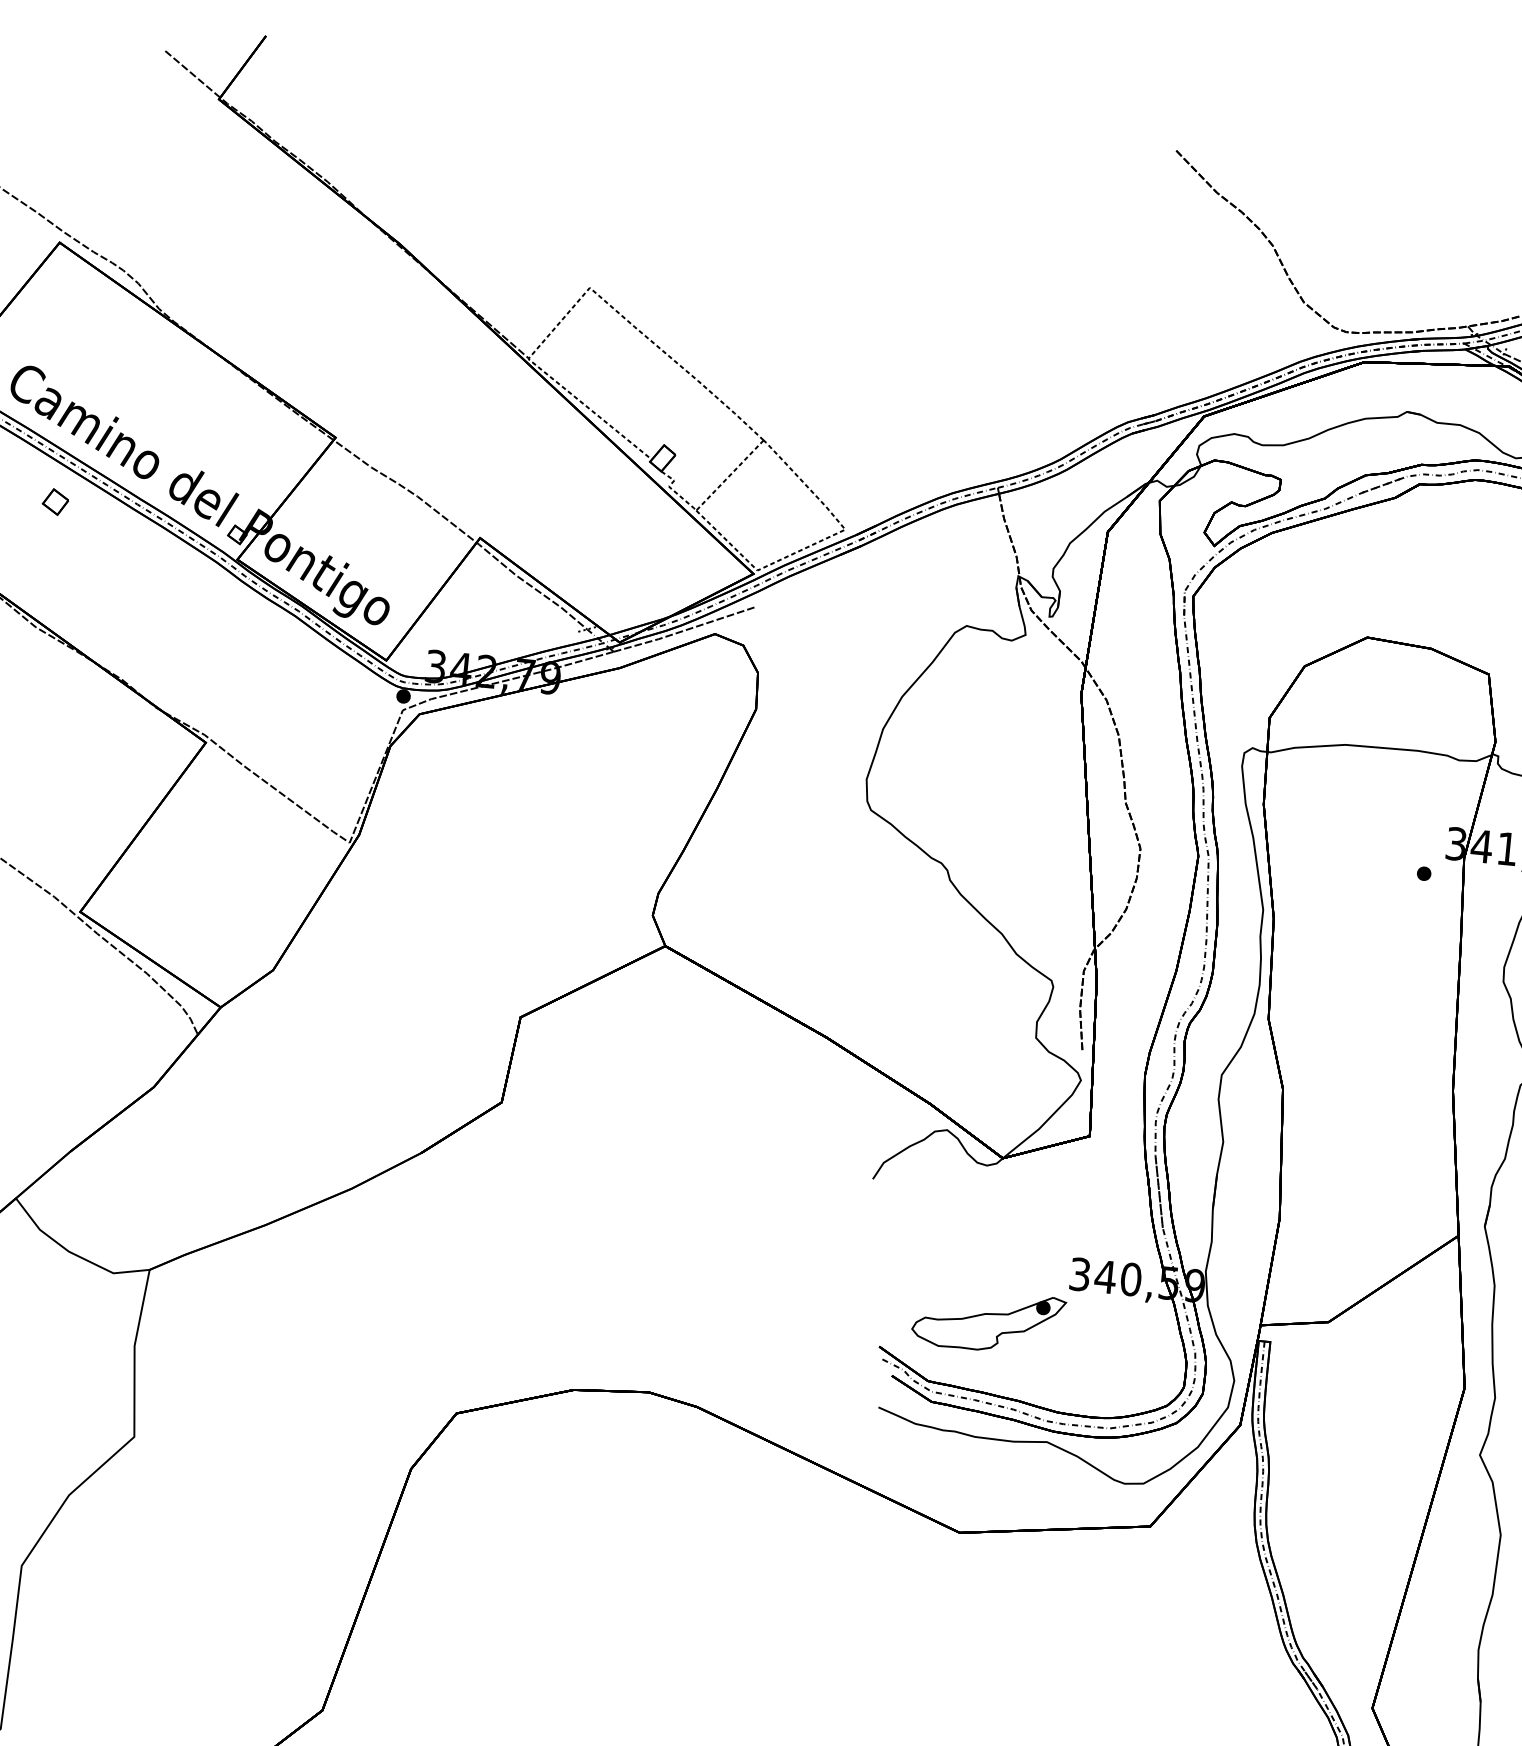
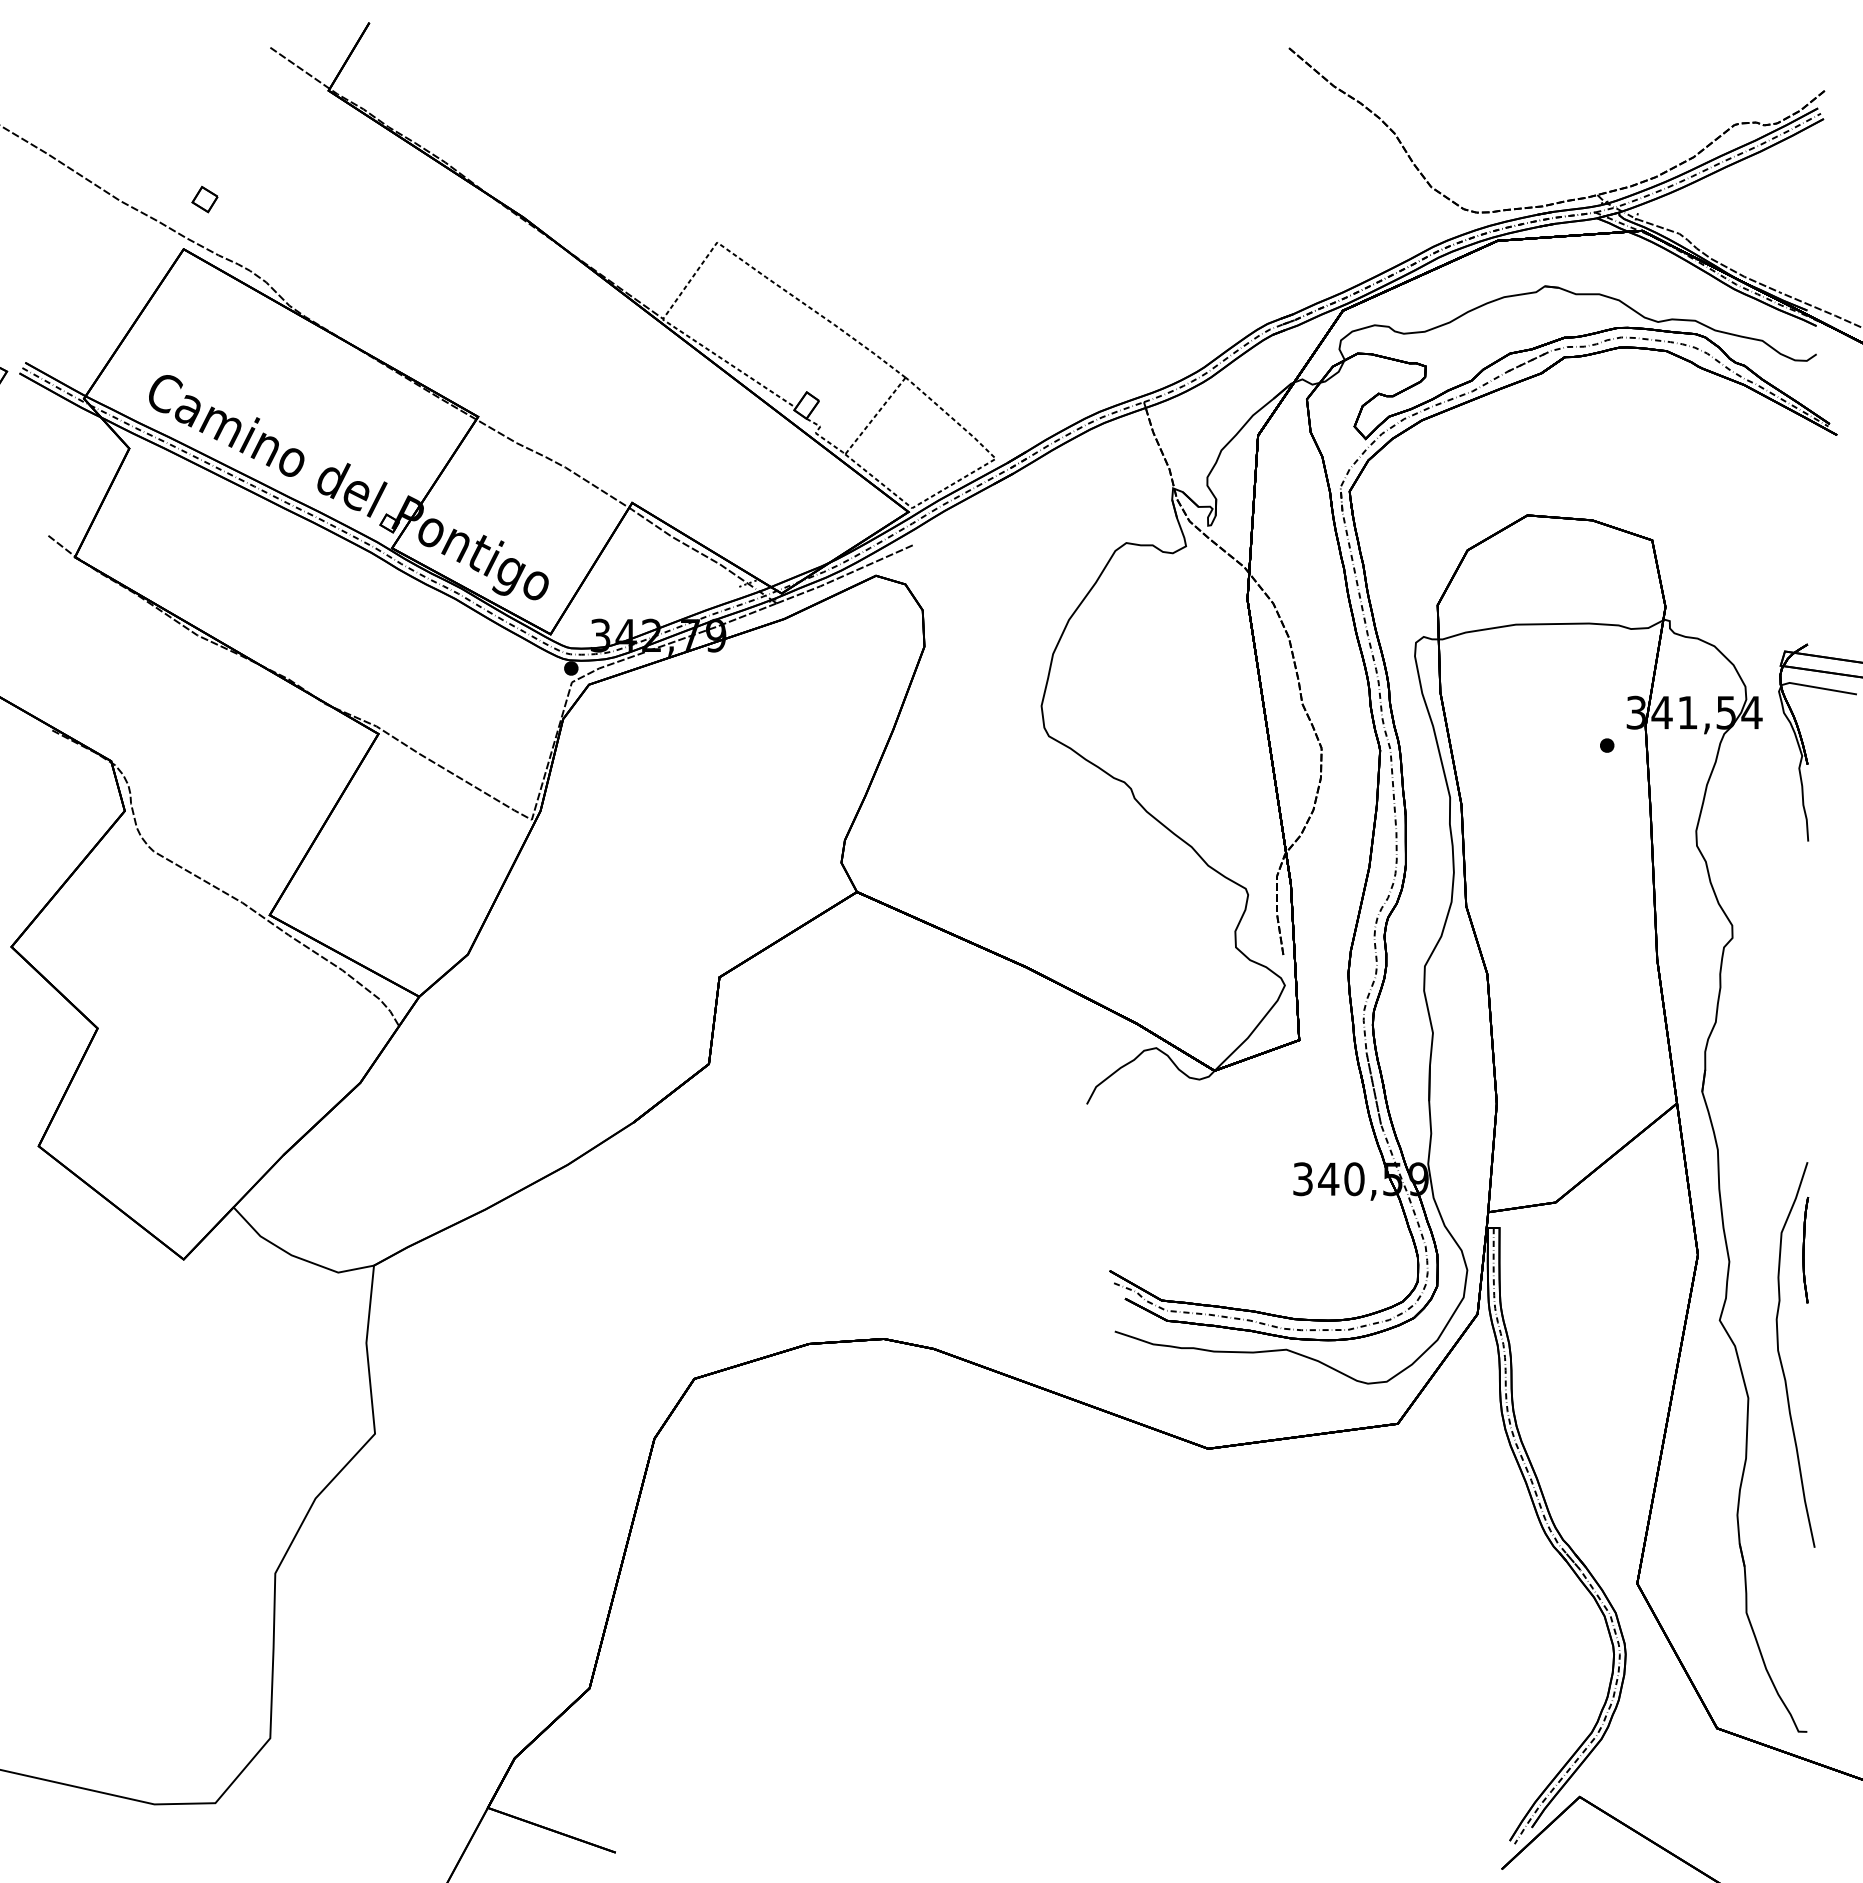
part: (55, 501) -> (204, 199), moved
part: (988, 1320) -> (1216, 1234), removed

